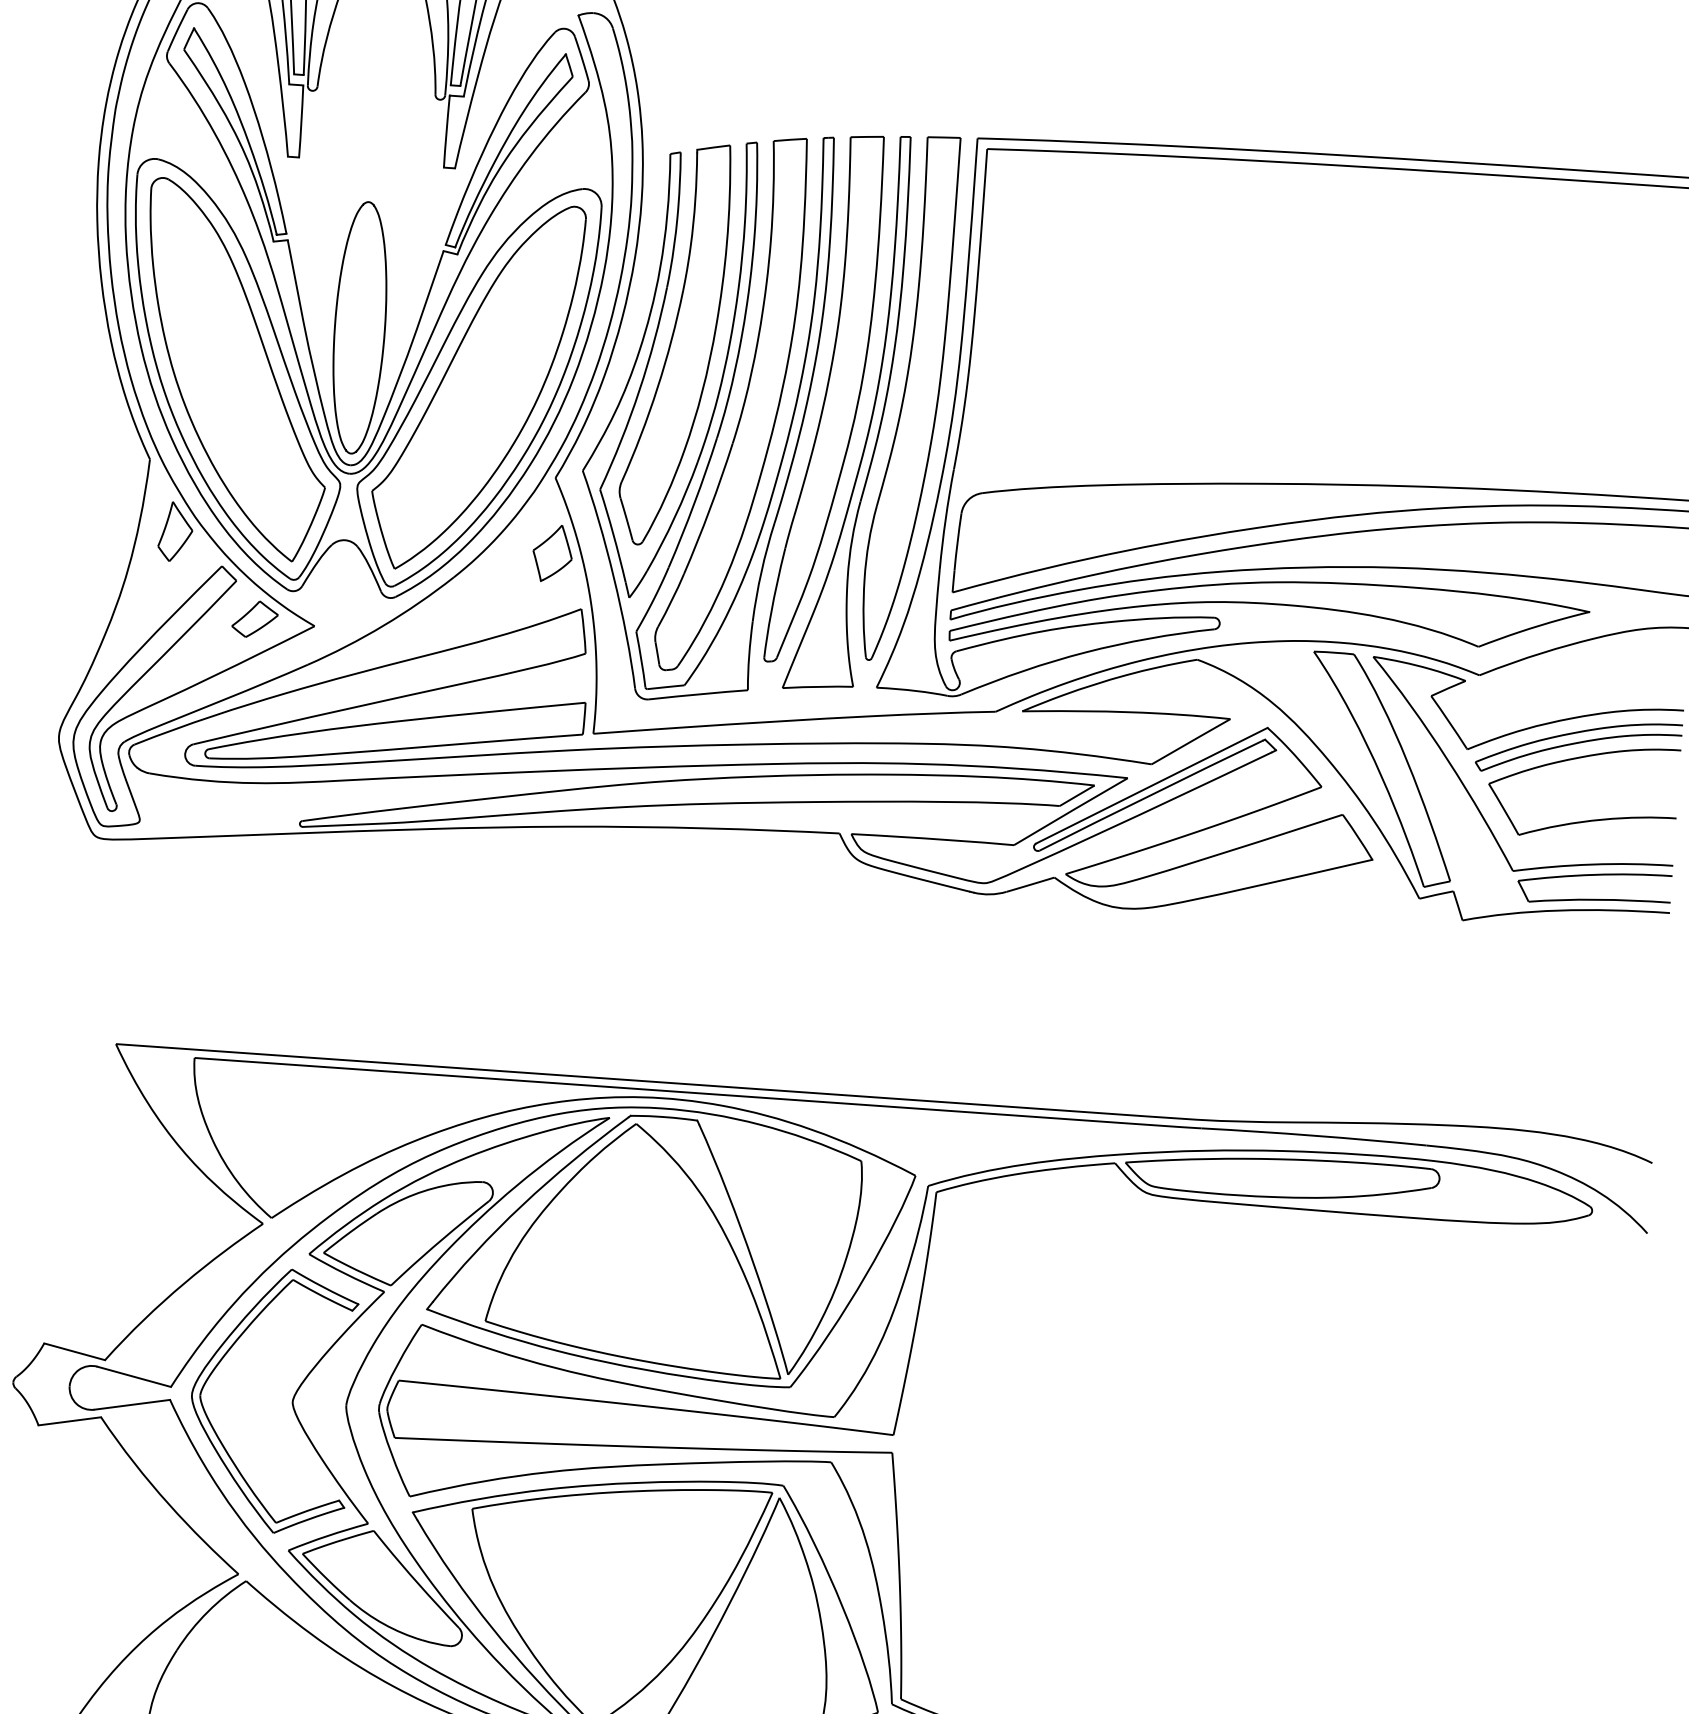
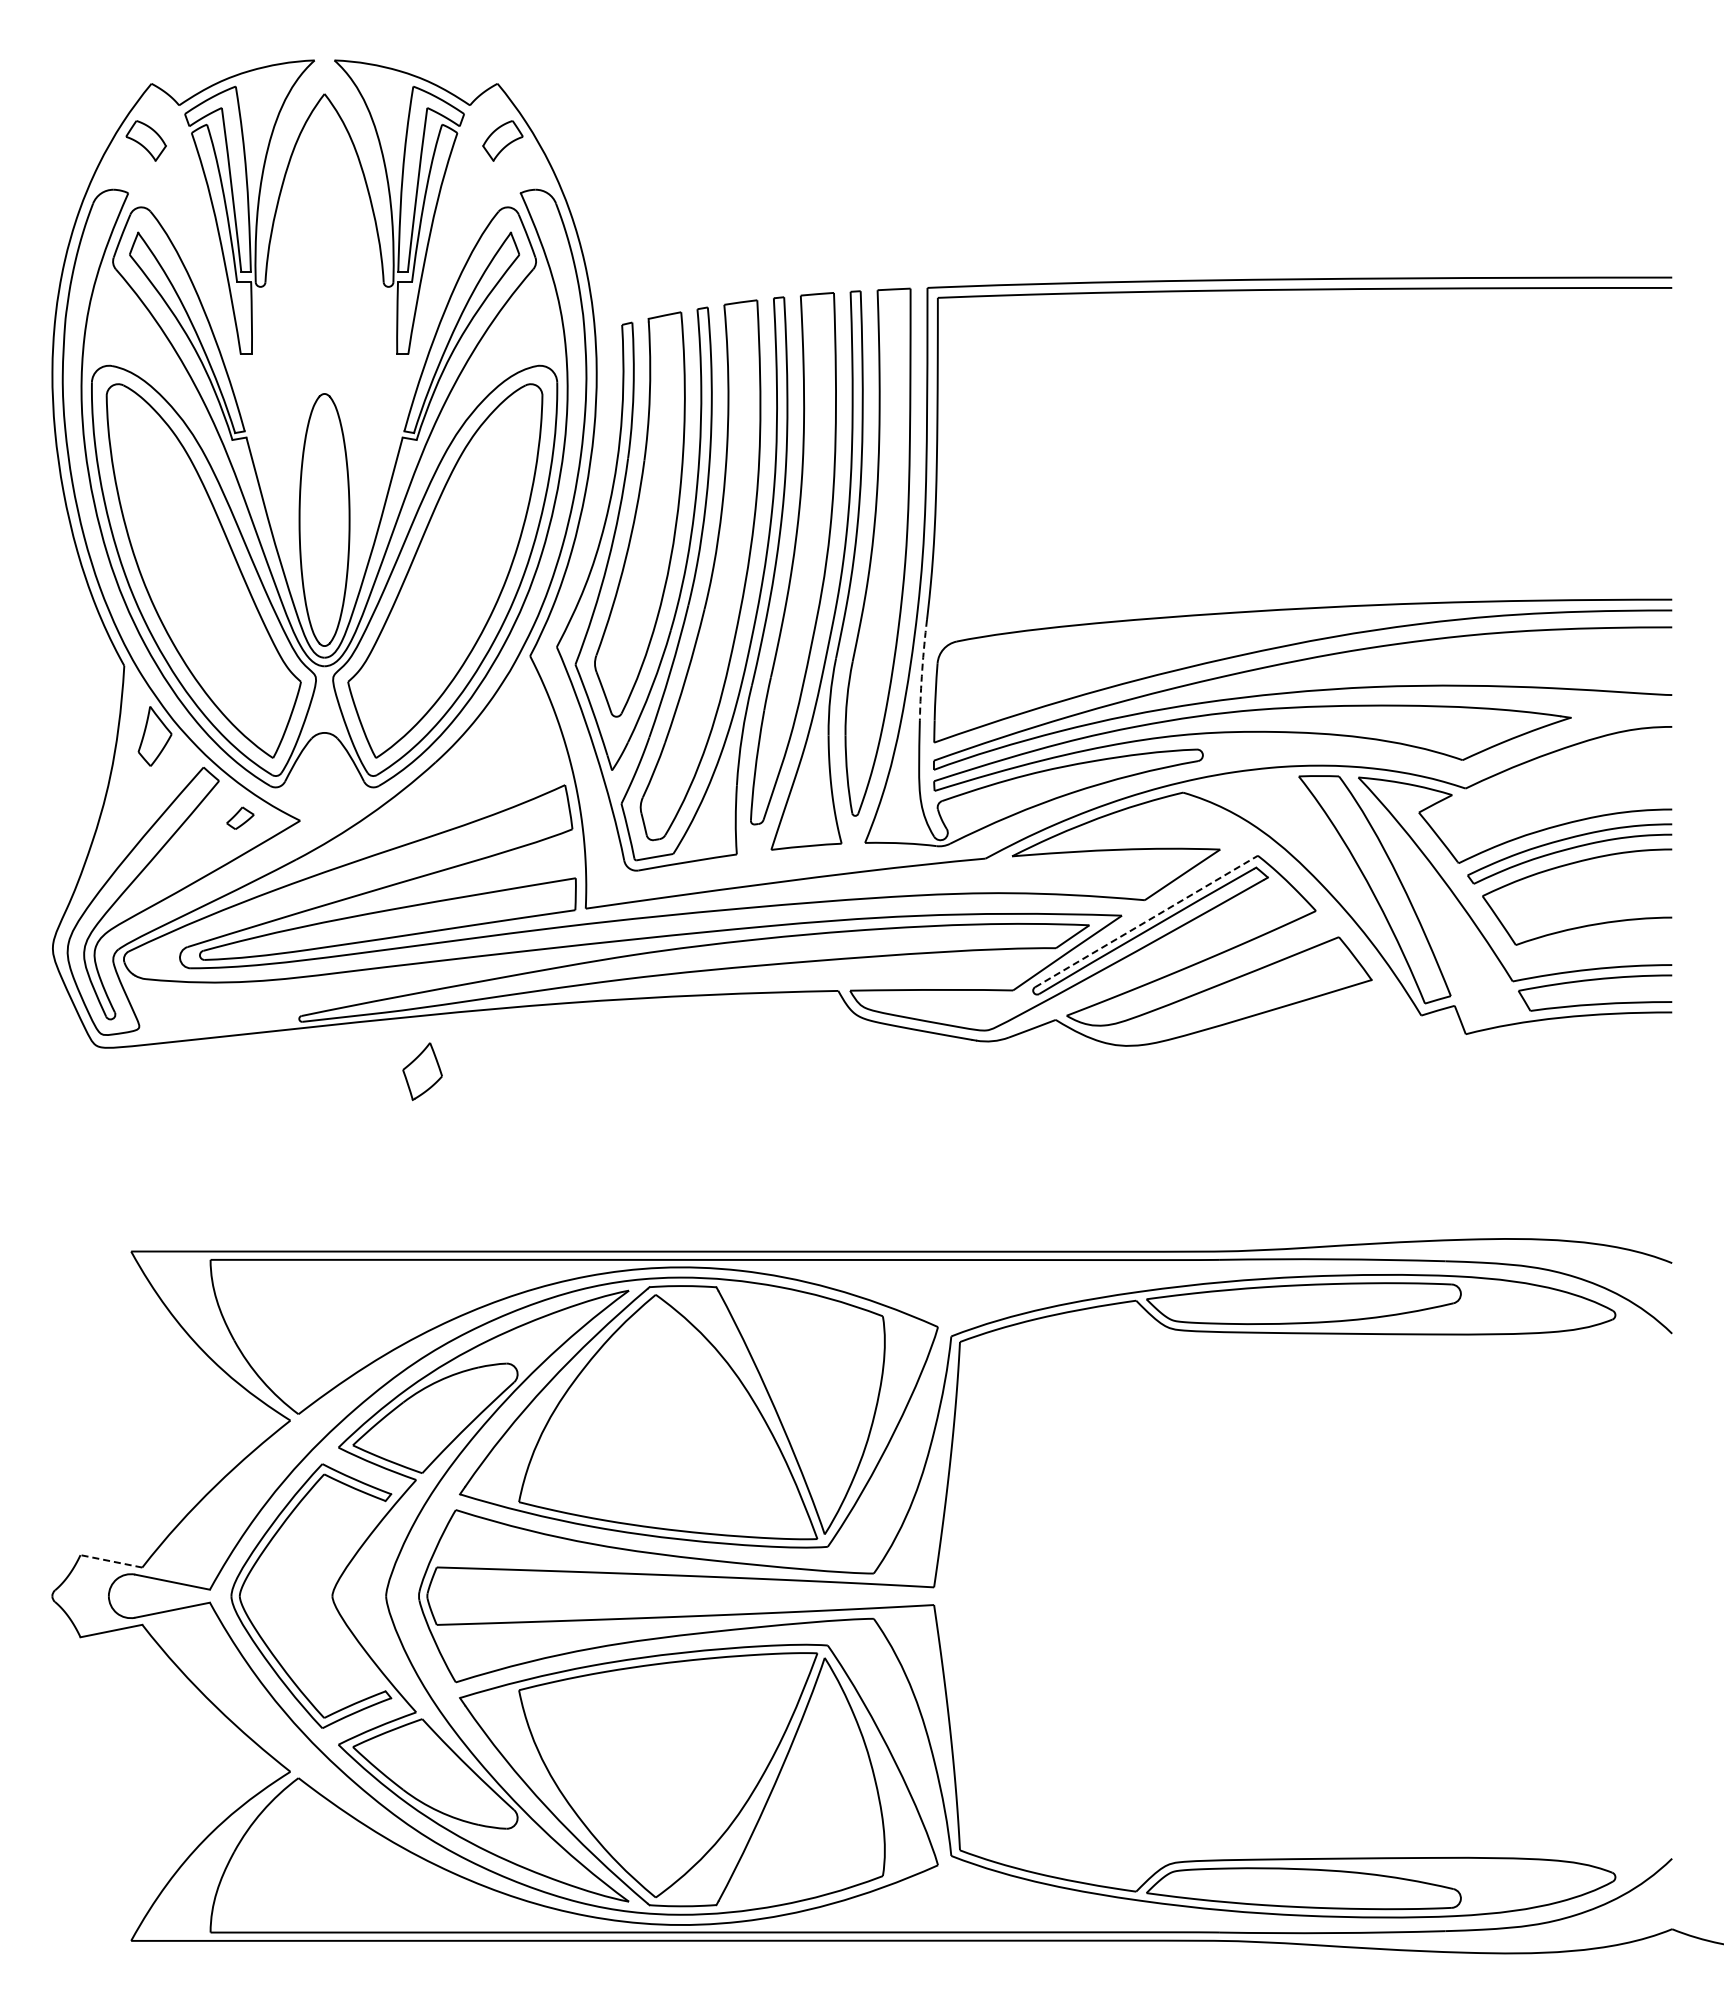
arc: (945, 518) -> (922, 669), solid -> dashed
part: (552, 553) -> (422, 1071), moved
part: (255, 619) -> (240, 818), size x0.6
line: (1151, 785) -> (1146, 921), solid -> dashed
line: (74, 1351) -> (111, 1561), solid -> dashed

